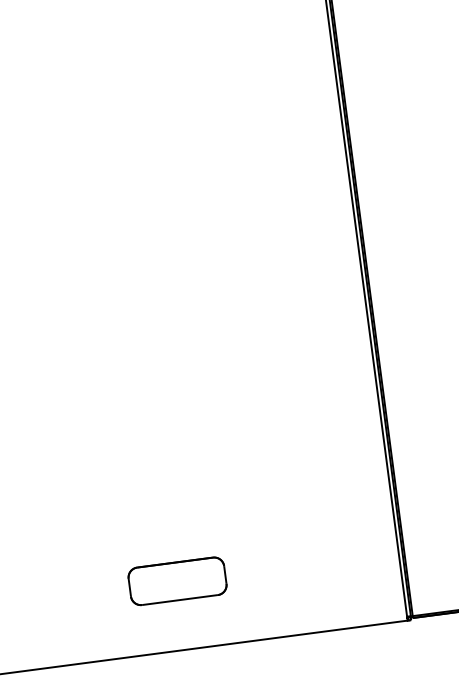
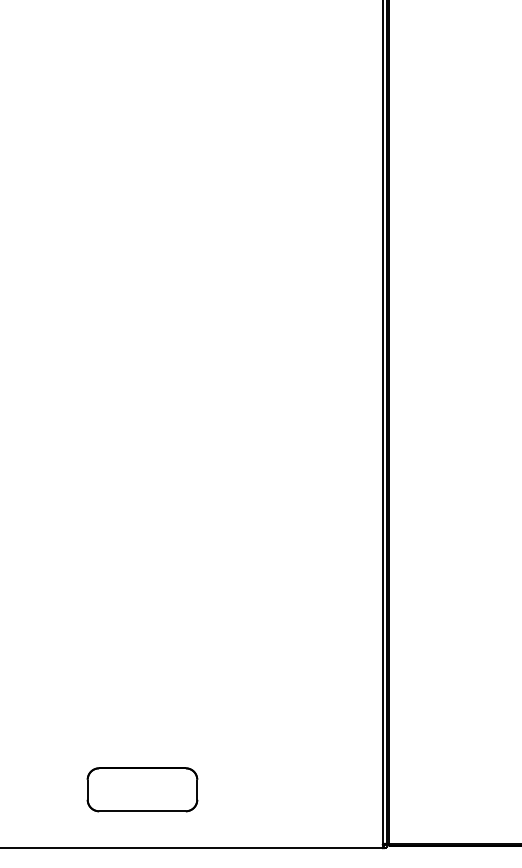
part: (177, 581) -> (142, 789), moved

